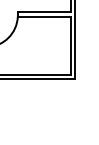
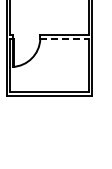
line: (45, 17) -> (65, 39), solid -> dashed

